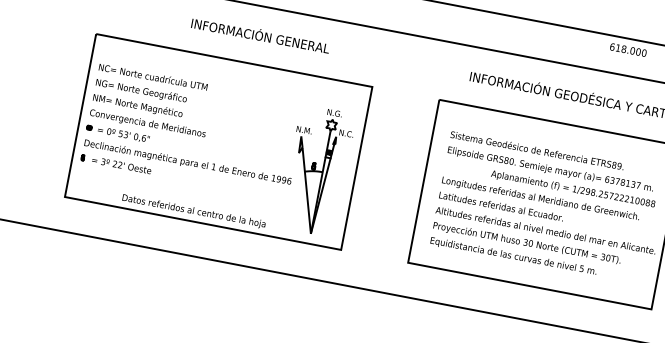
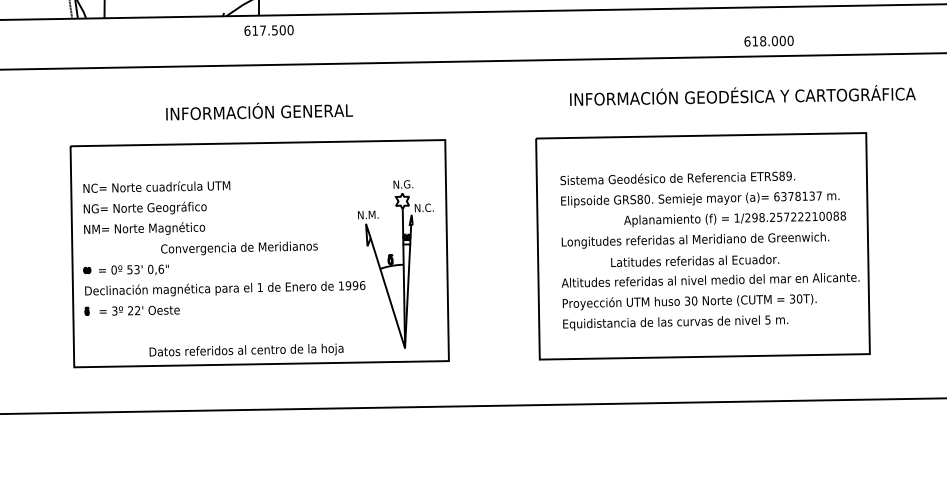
text: (260, 35) -> (259, 111), moved
text: (628, 49) -> (768, 40), moved
text: (147, 123) -> (239, 248), moved
text: (501, 206) -> (695, 260), moved

